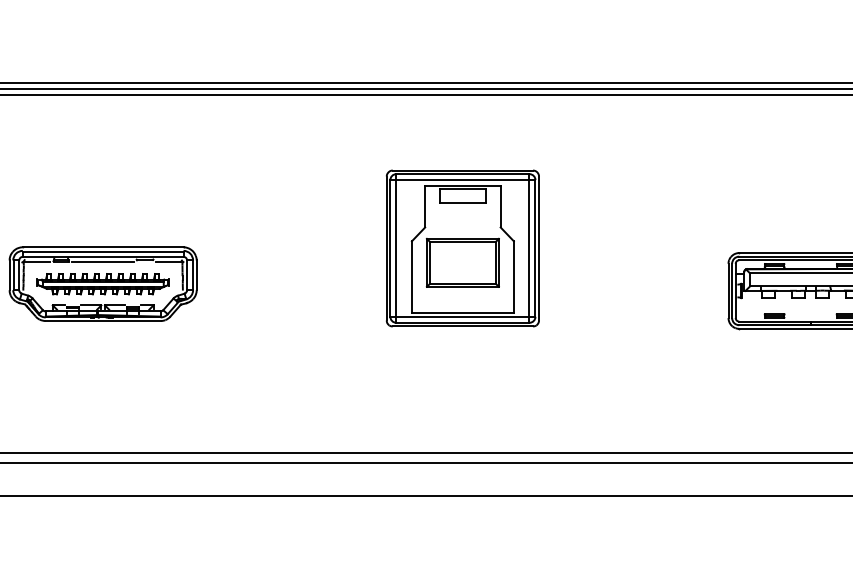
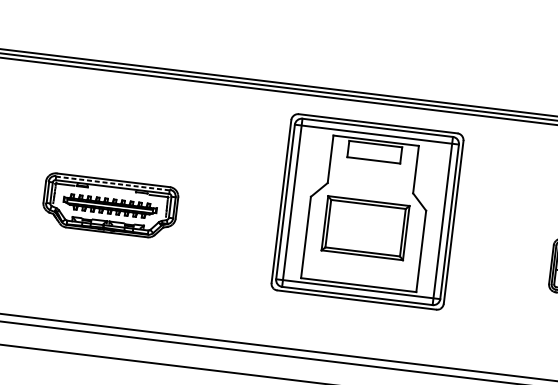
part: (462, 248) -> (367, 211), size x1.6
line: (102, 251) -> (112, 183), solid -> dashed
line: (102, 261) -> (111, 190), removed

